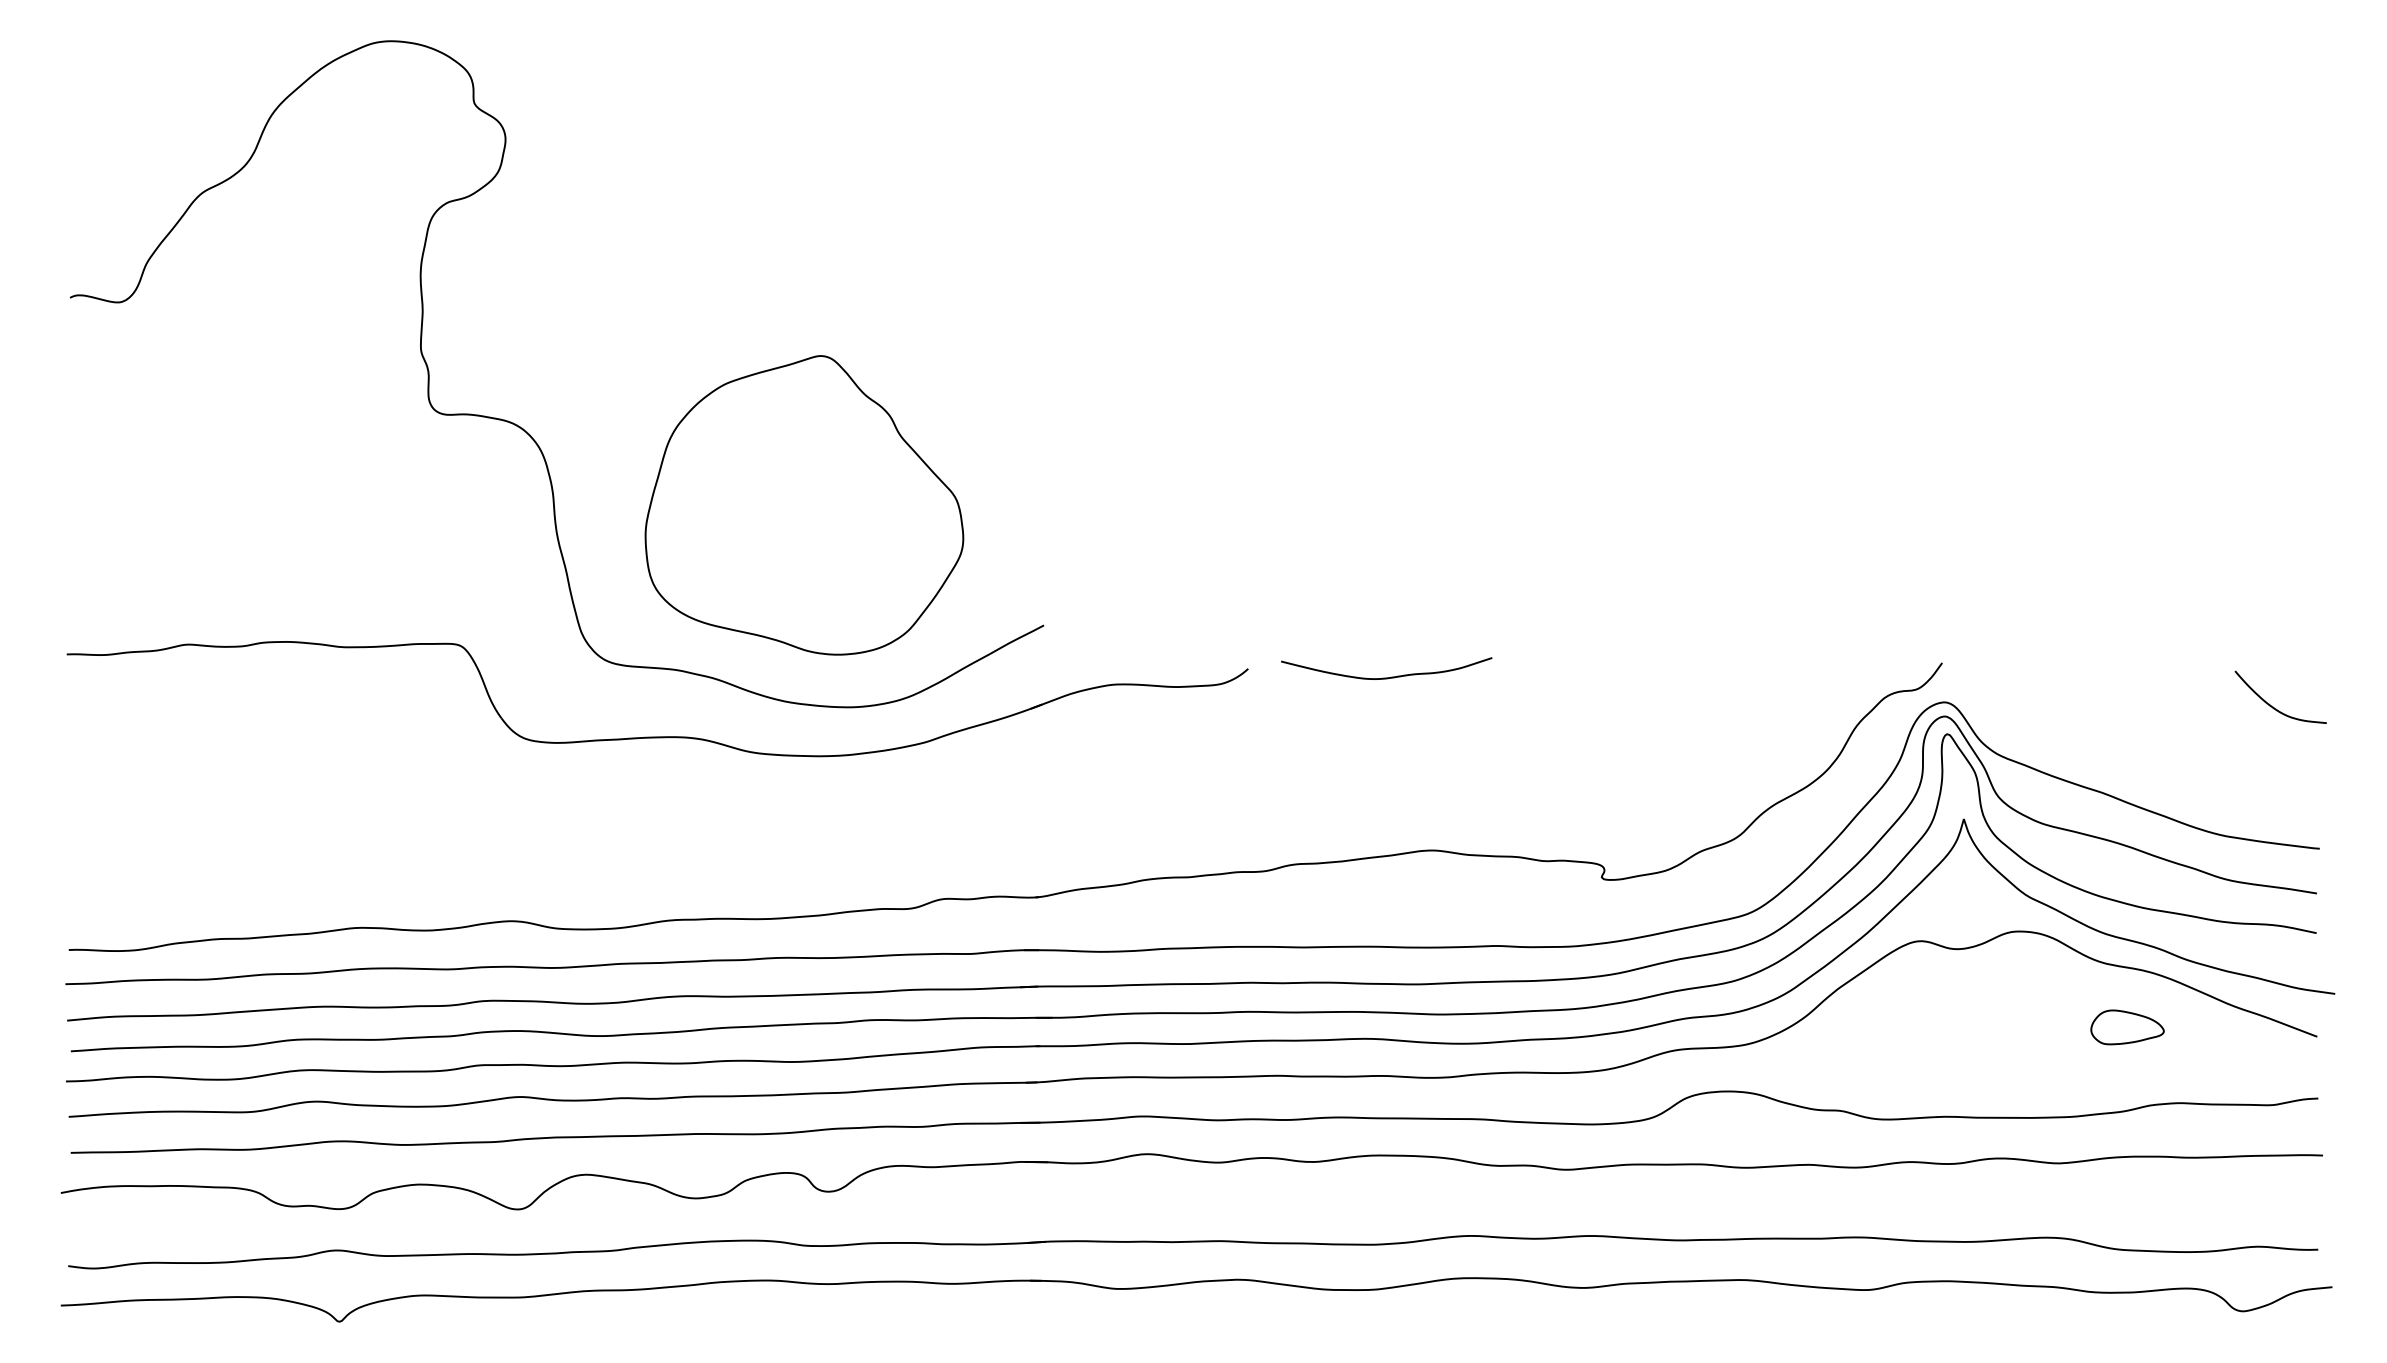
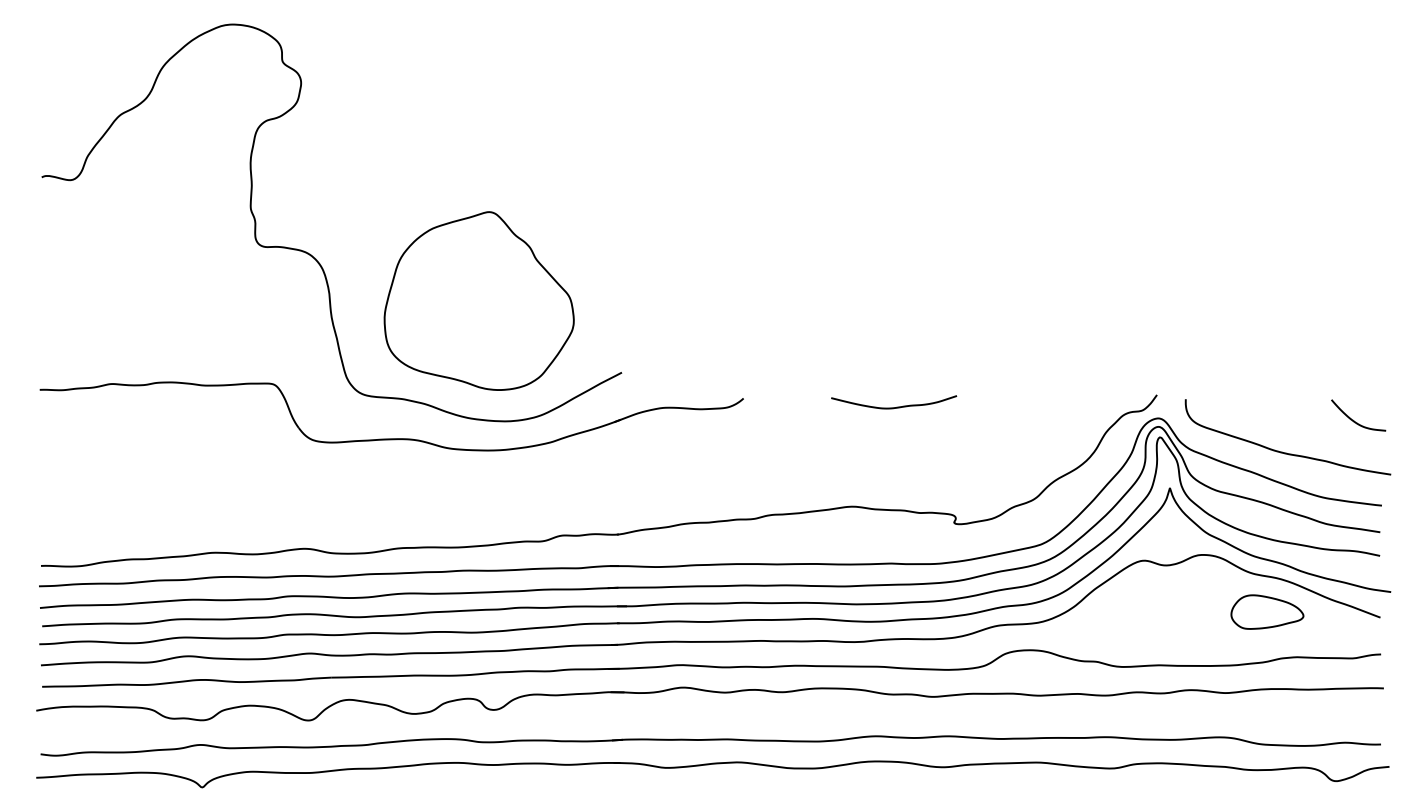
curve: (1390, 675) -> (896, 406), moved
curve: (2152, 757) -> (1282, 451), added
part: (2127, 1026) -> (1267, 611), size x1.67

